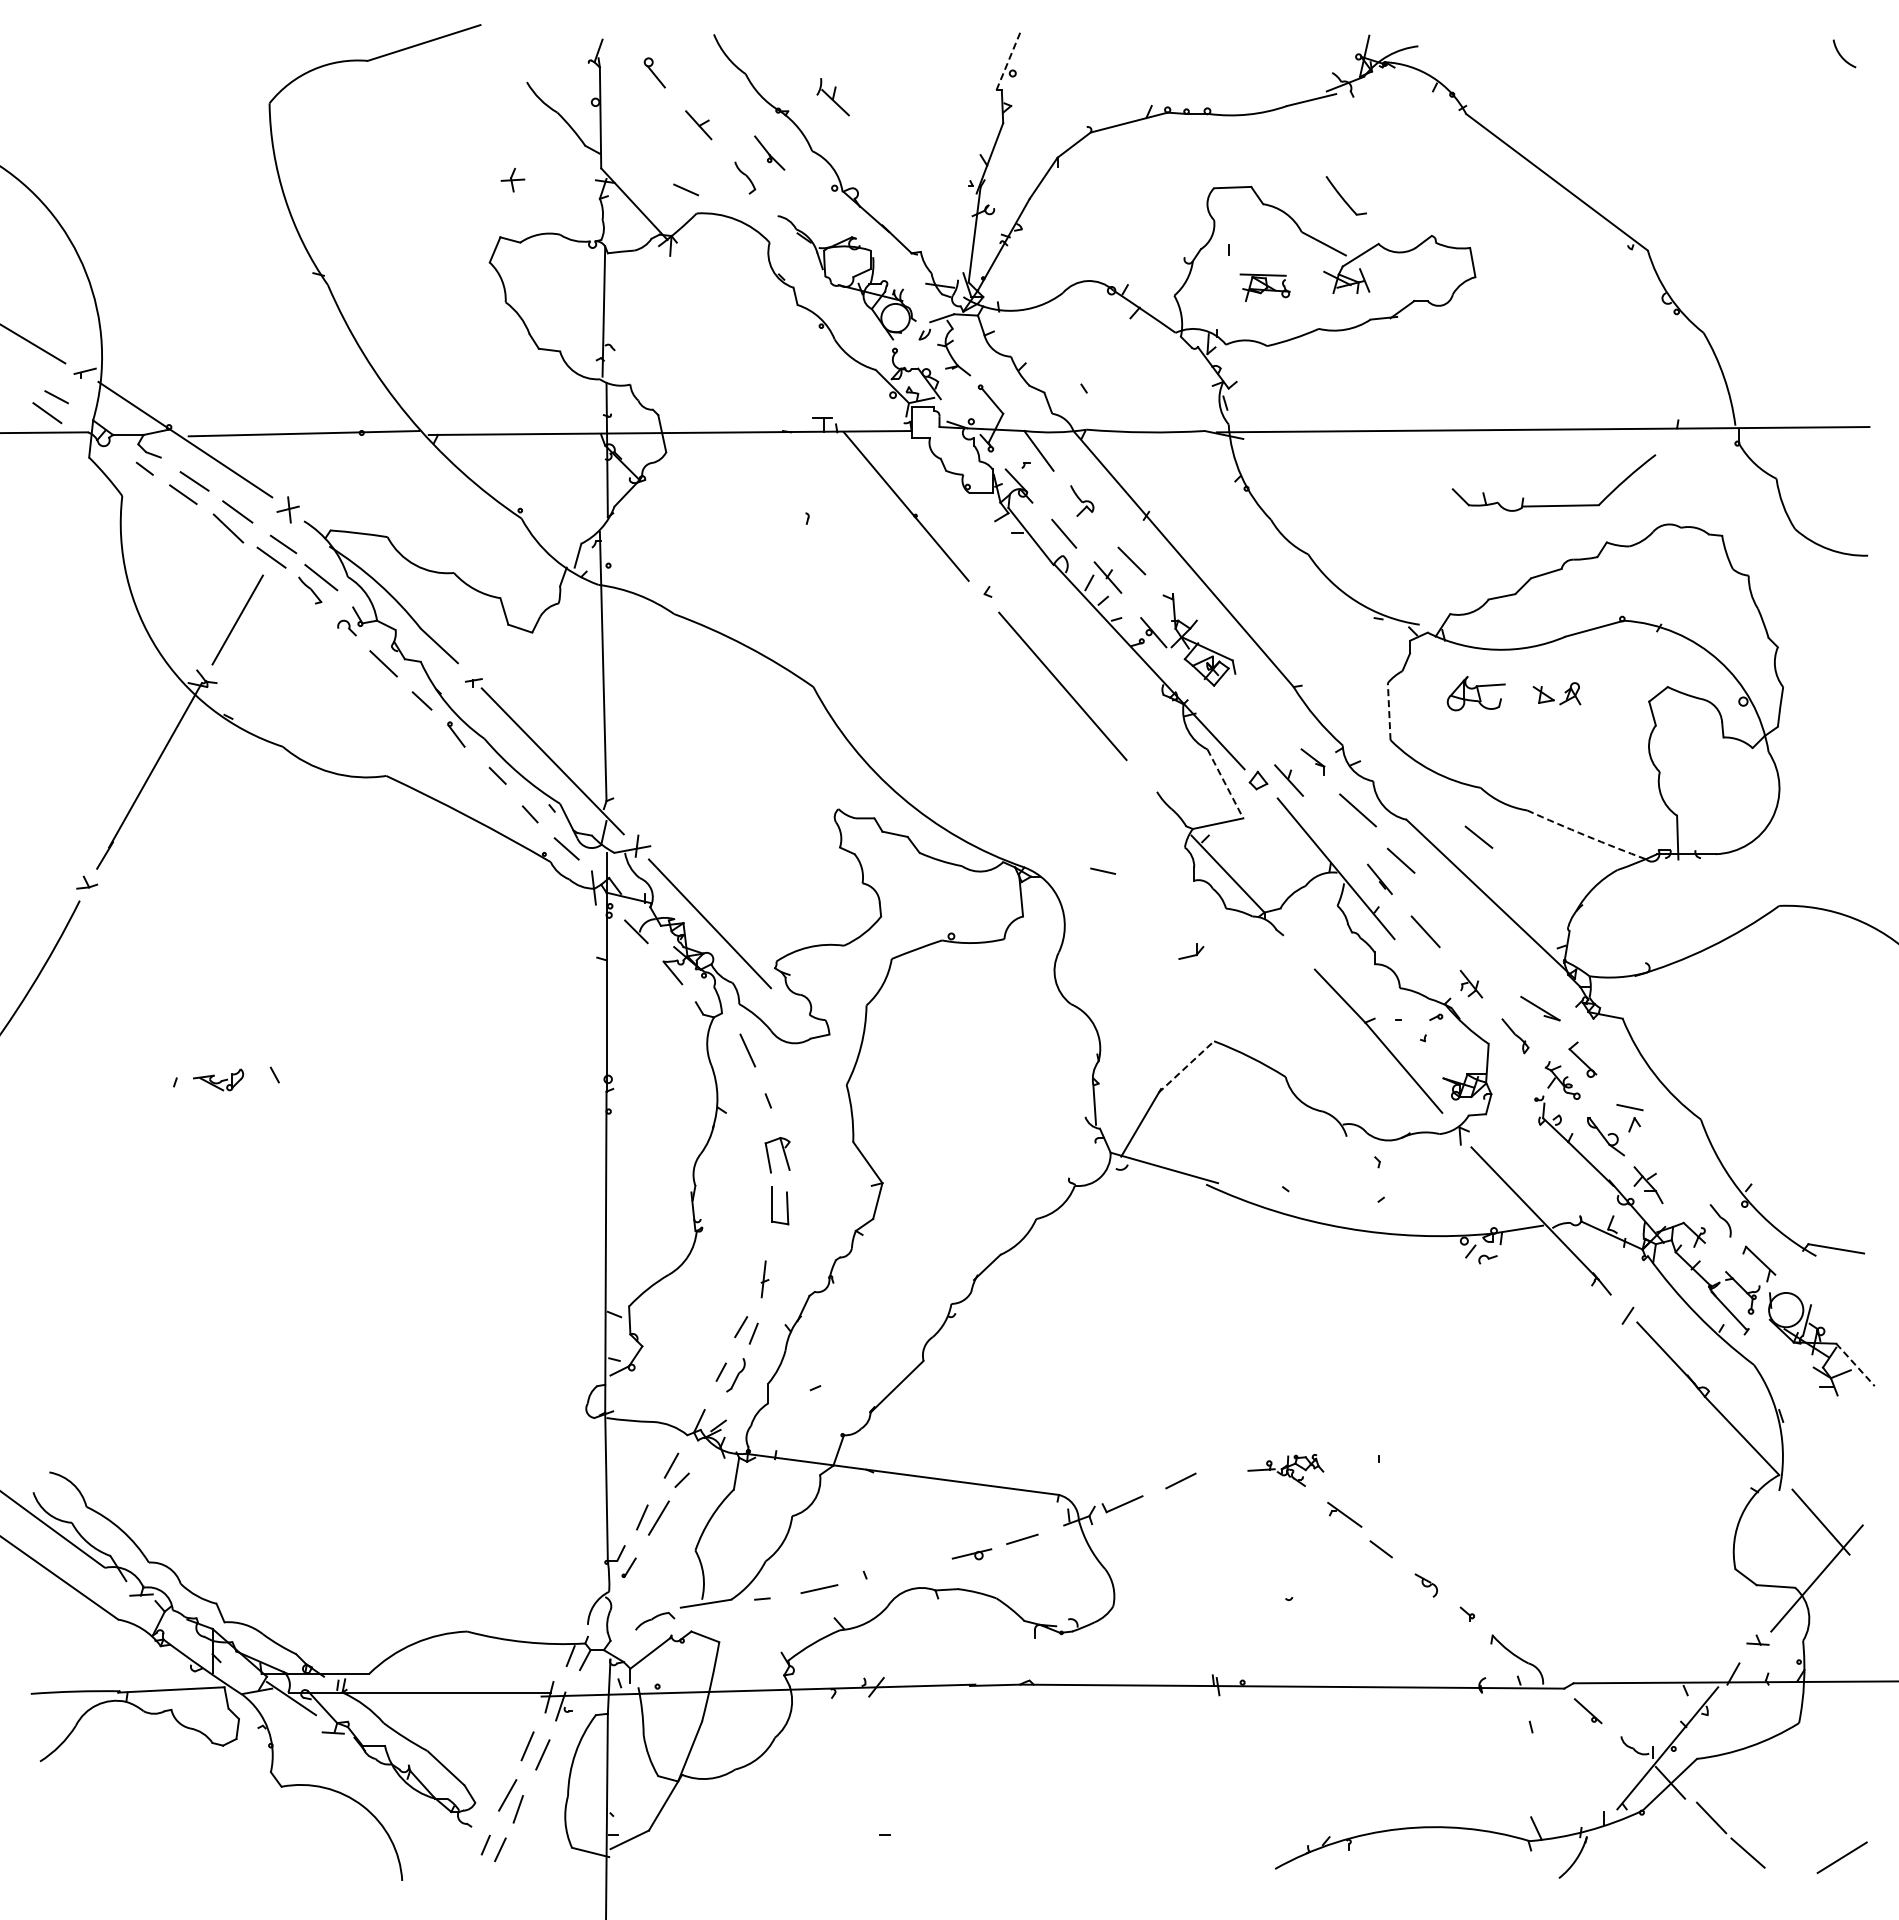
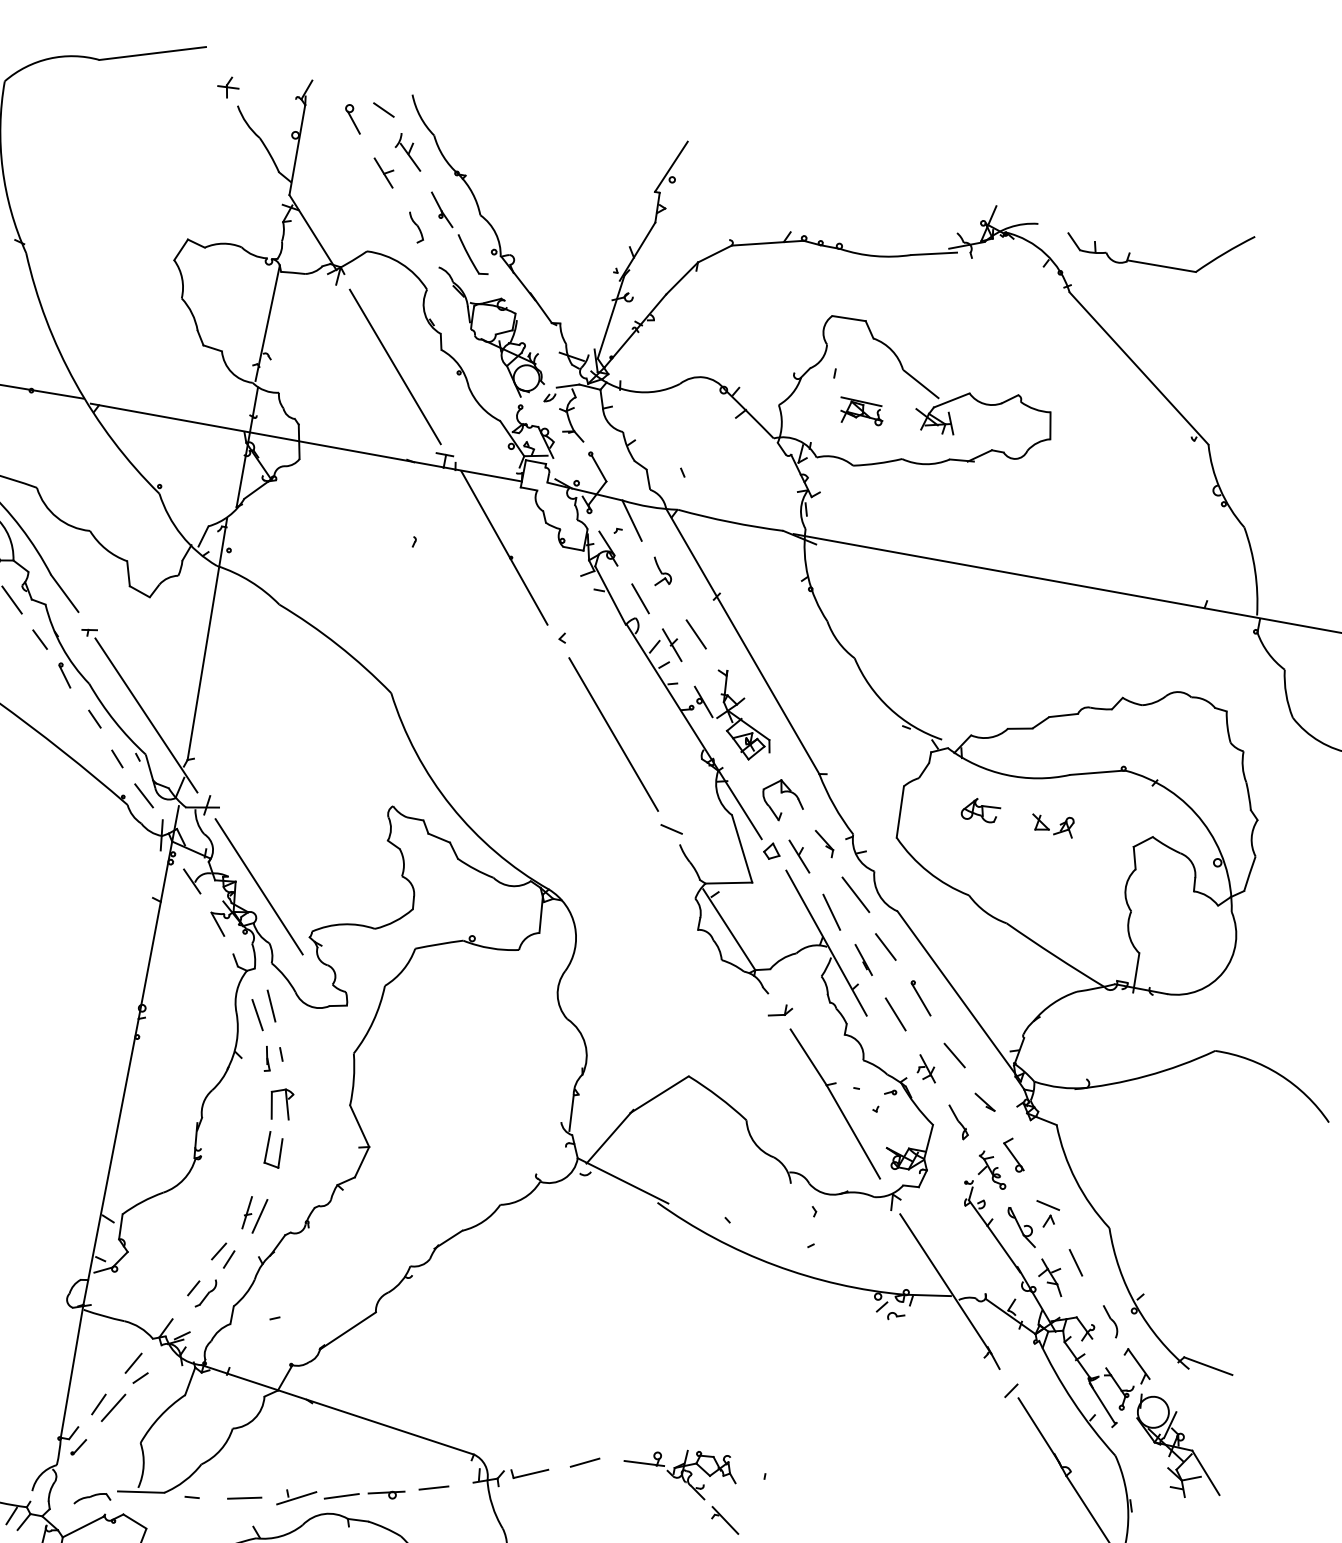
line: (1009, 59) -> (671, 166), dashed -> solid
part: (832, 97) -> (408, 152), moved
part: (512, 179) -> (228, 86), moved
line: (685, 189) -> (383, 109), moved
part: (1345, 195) -> (472, 254), moved
line: (751, 332) -> (395, 366), added
part: (1553, 505) -> (1155, 264), moved
part: (1476, 693) -> (981, 810), size x0.71
line: (1389, 711) -> (900, 811), dashed -> solid
part: (1257, 715) -> (782, 793), added
line: (1225, 783) -> (742, 848), dashed -> solid
line: (1335, 834) -> (831, 912), added
arc: (1586, 835) -> (1055, 955), dashed -> solid
line: (1478, 836) -> (954, 1054), moved
line: (1102, 870) -> (671, 828), moved
part: (1449, 908) -> (920, 997), added
part: (1191, 951) -> (780, 1010), moved
part: (1540, 1008) -> (985, 1102), size x0.62
line: (734, 1062) -> (257, 1014), added
line: (1186, 1066) -> (659, 1094), dashed -> solid
part: (754, 1108) -> (267, 1058), added
line: (1671, 1163) -> (1075, 1262), added
line: (777, 1280) -> (259, 1216), added
line: (1855, 1364) -> (1205, 1472), dashed -> solid
part: (1285, 1470) -> (680, 1470), size x1.67
line: (924, 1567) -> (341, 1496), added
line: (875, 1578) -> (296, 1498), added

